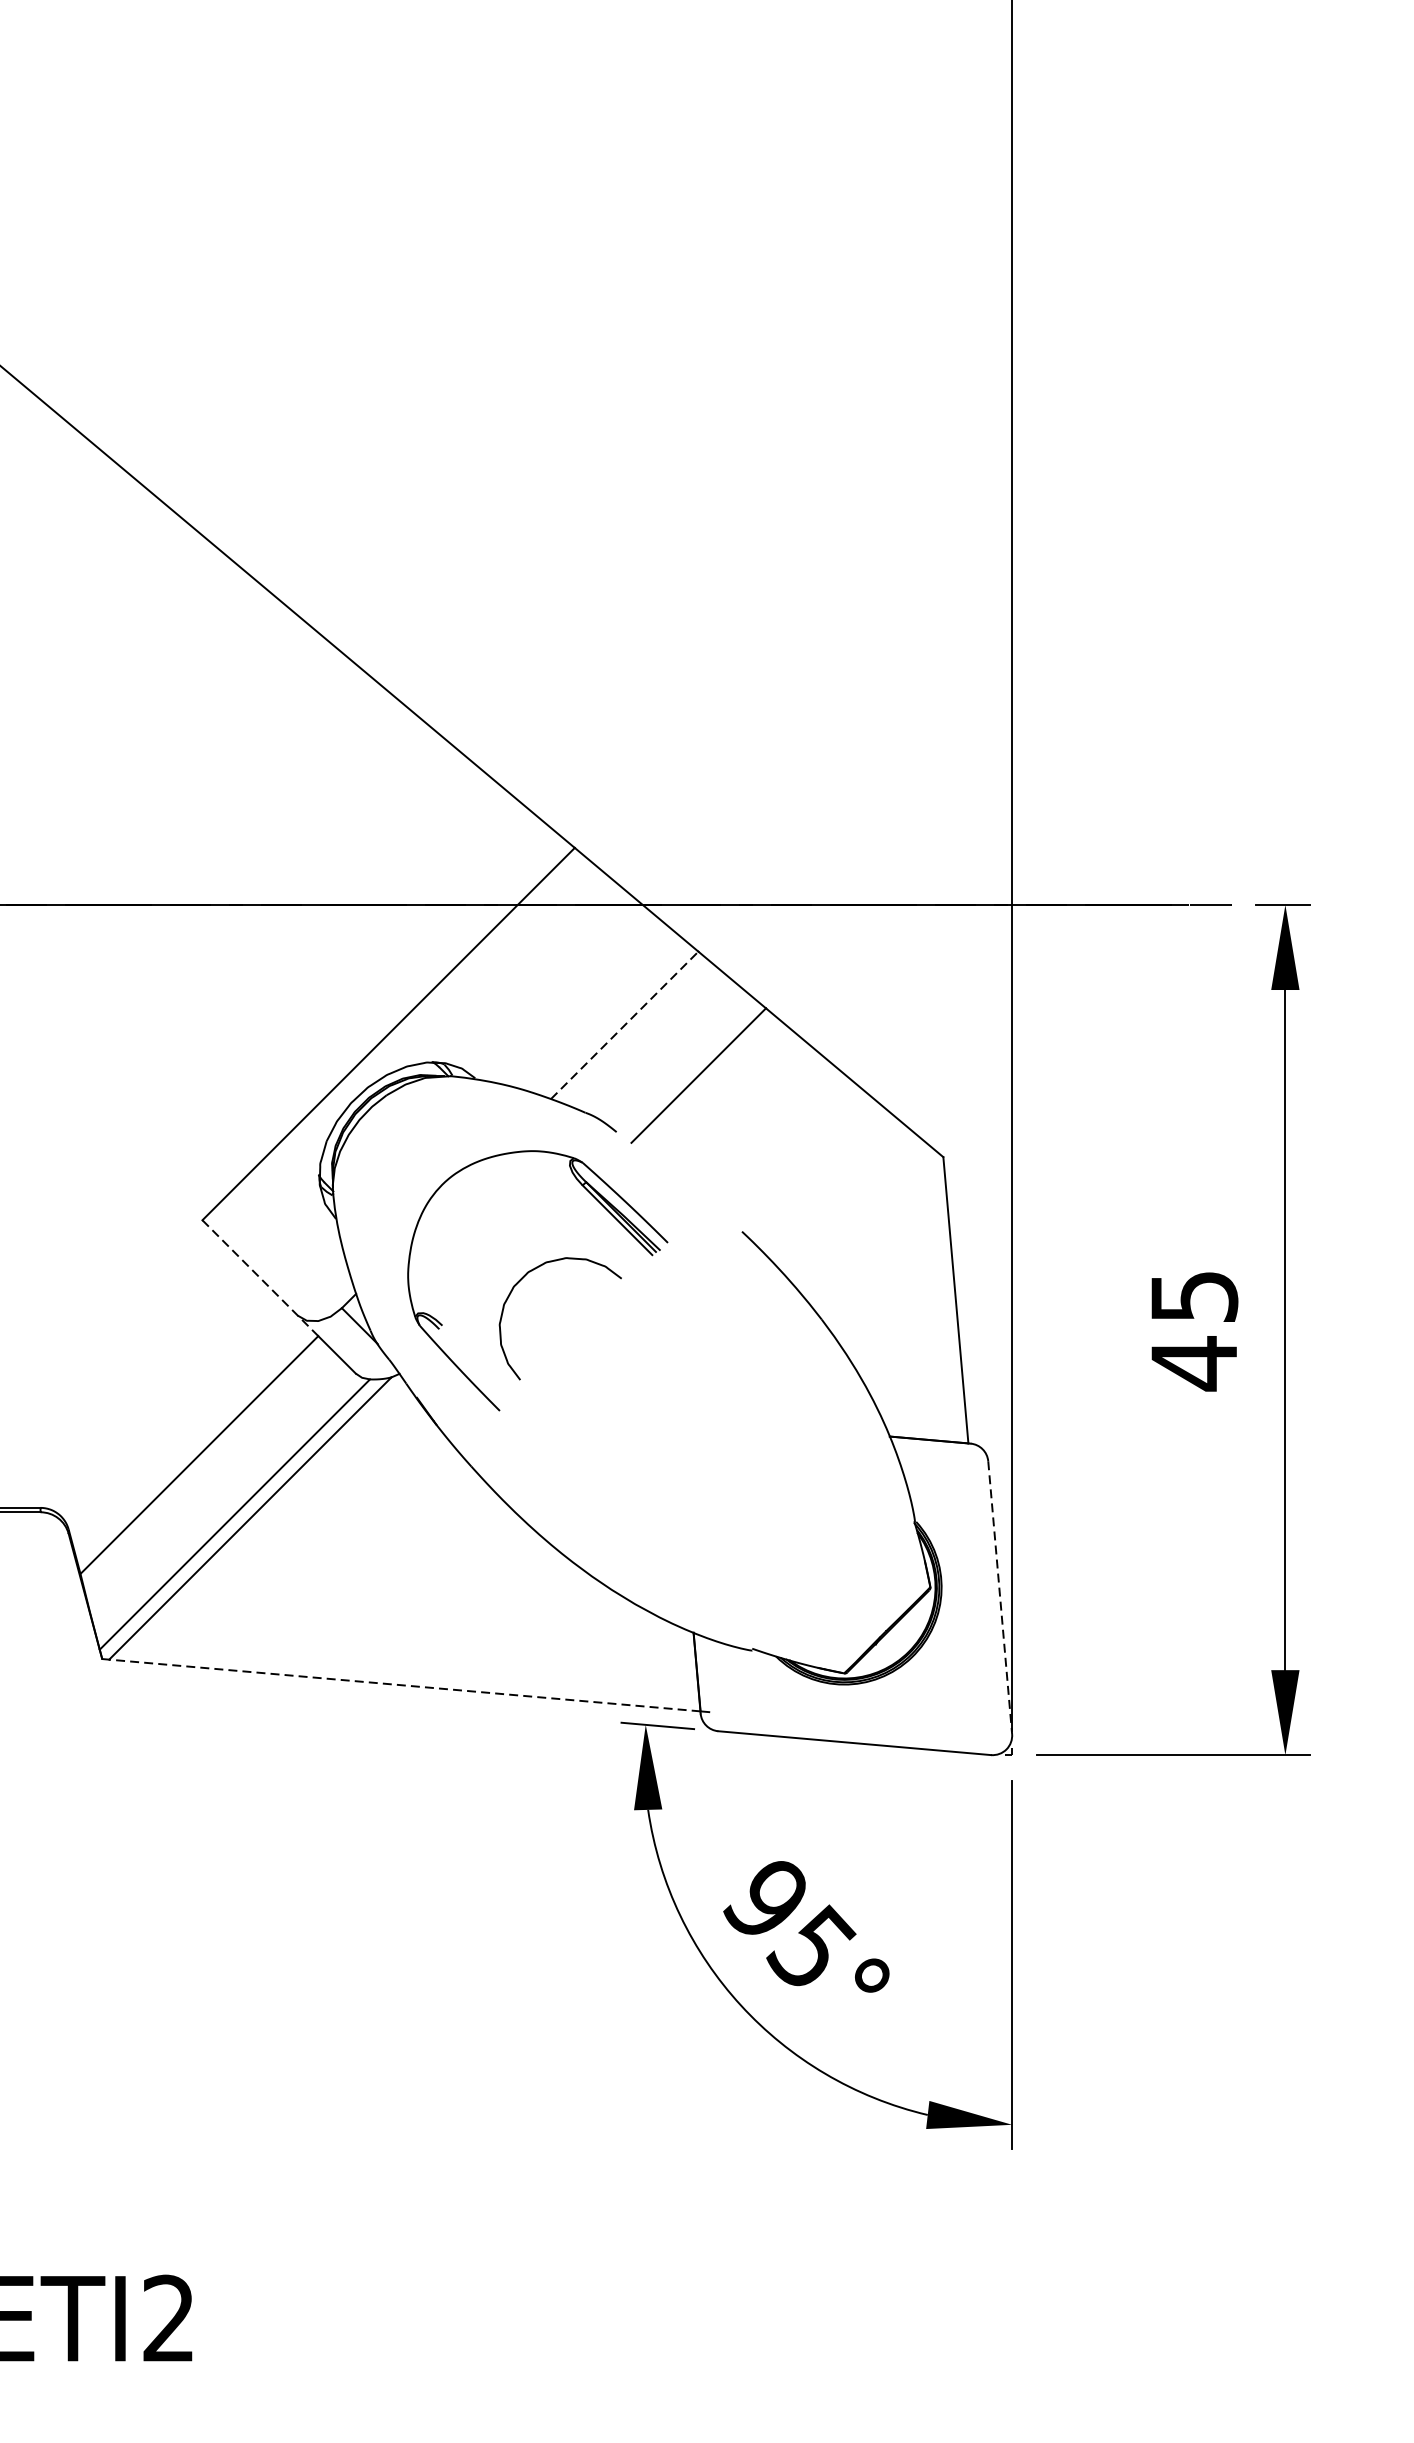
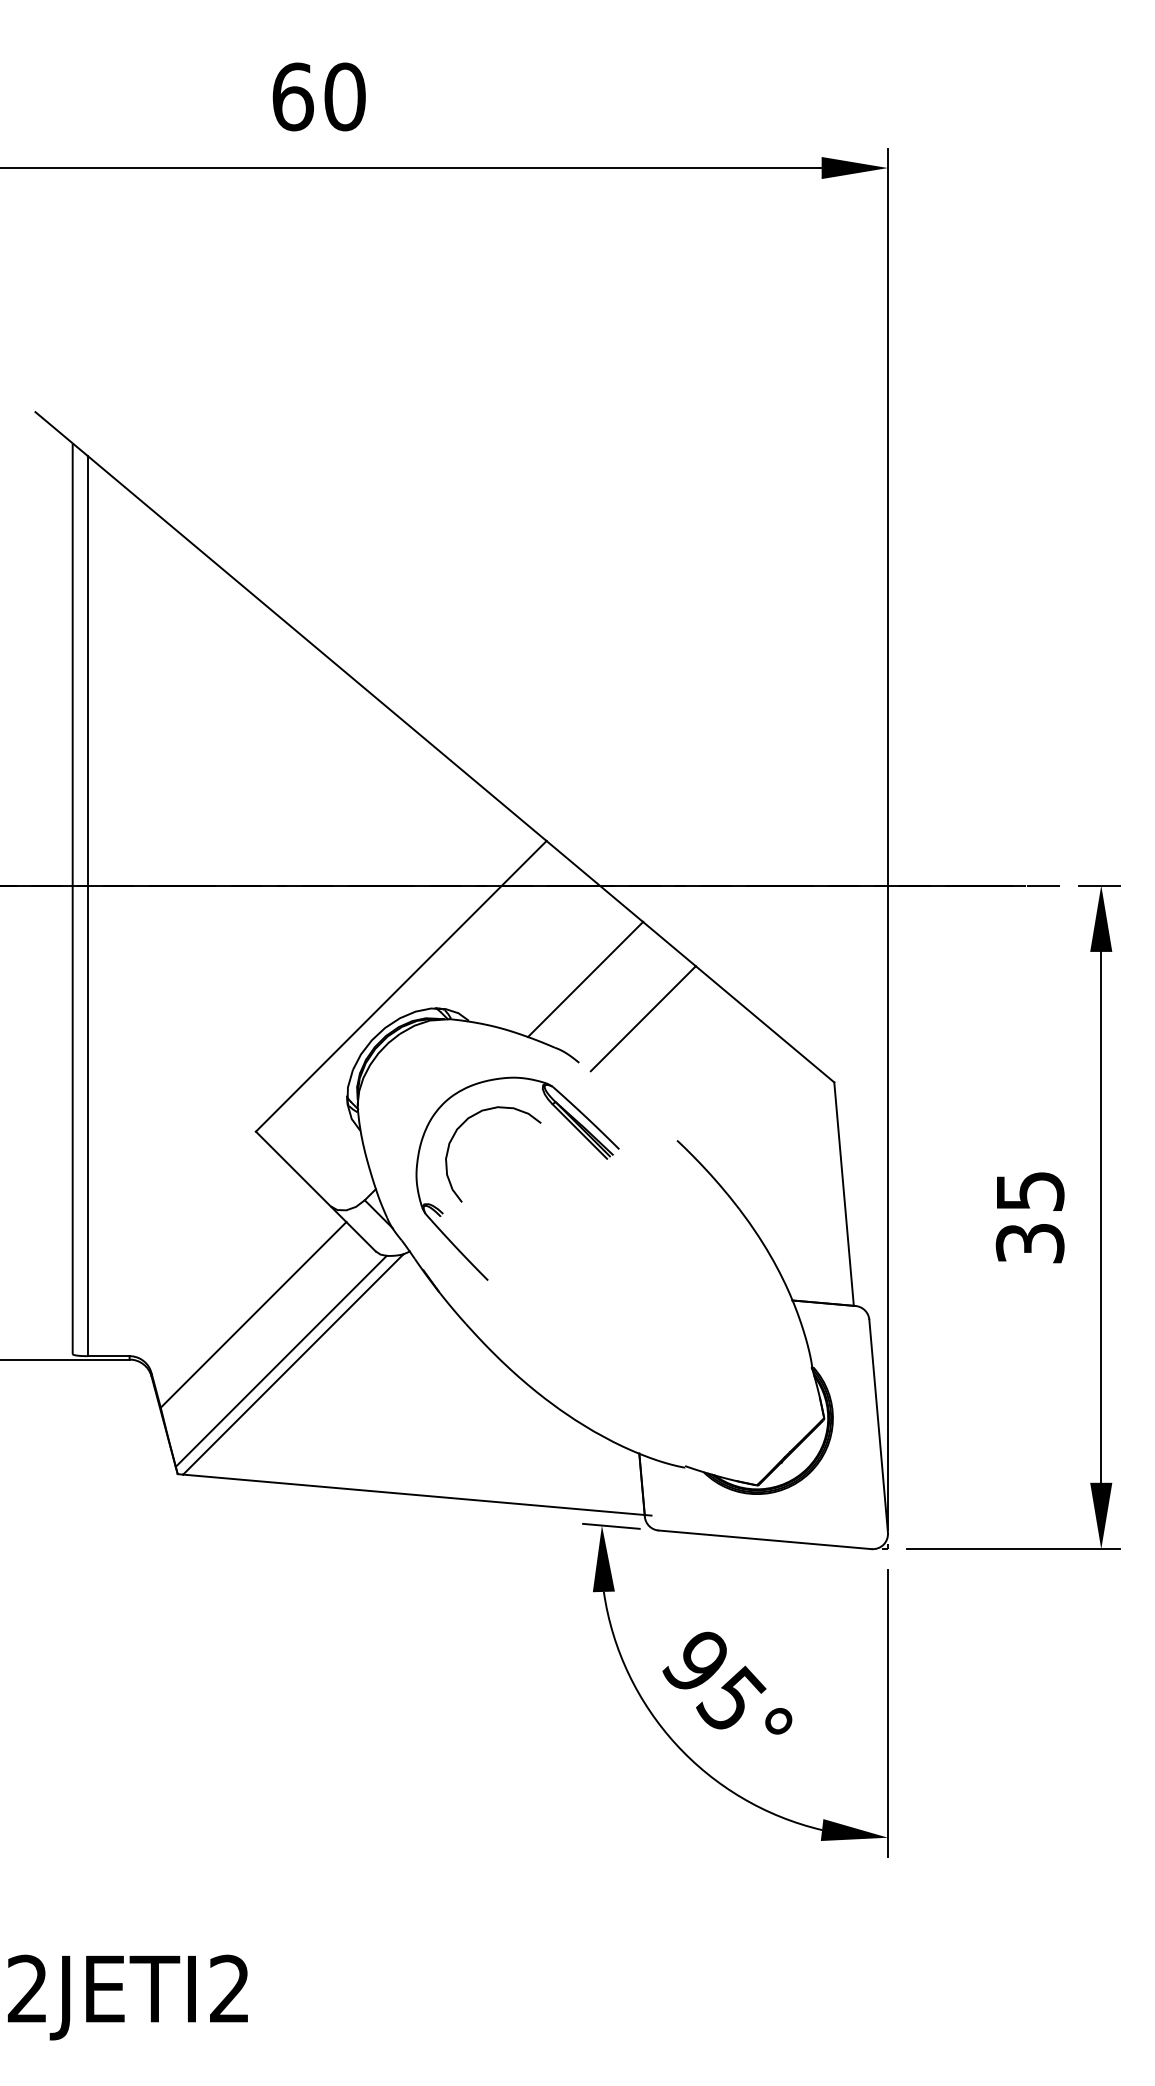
line: (624, 1025) -> (585, 979), dashed -> solid
line: (260, 1277) -> (301, 1176), dashed -> solid
curve: (522, 1280) -> (463, 1124), moved
text: (1193, 1363) -> (1029, 1243), 45 -> 35
line: (1000, 1597) -> (878, 1426), dashed -> solid
line: (404, 1685) -> (413, 1494), dashed -> solid

